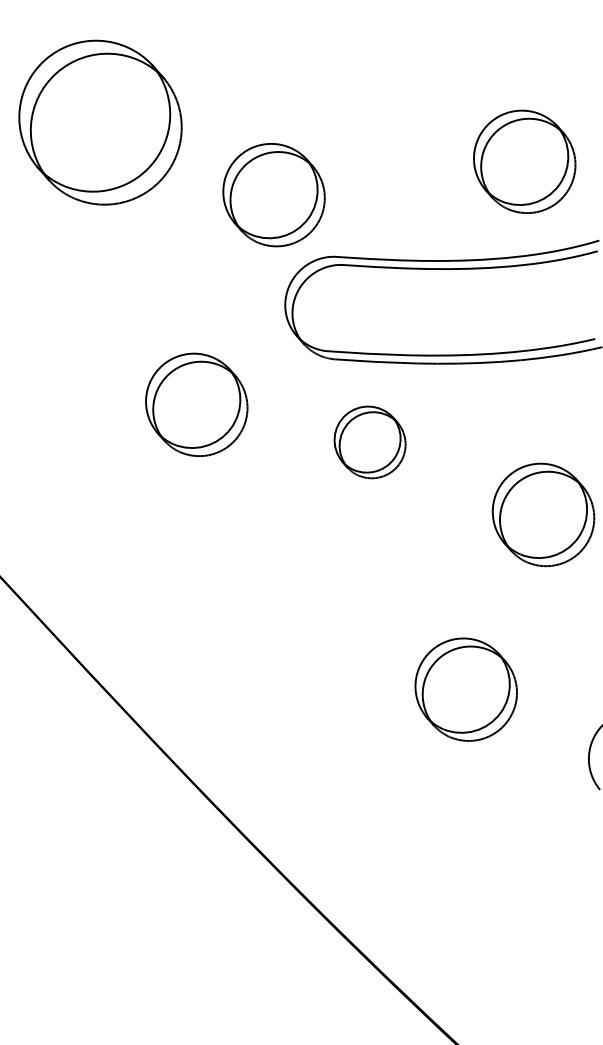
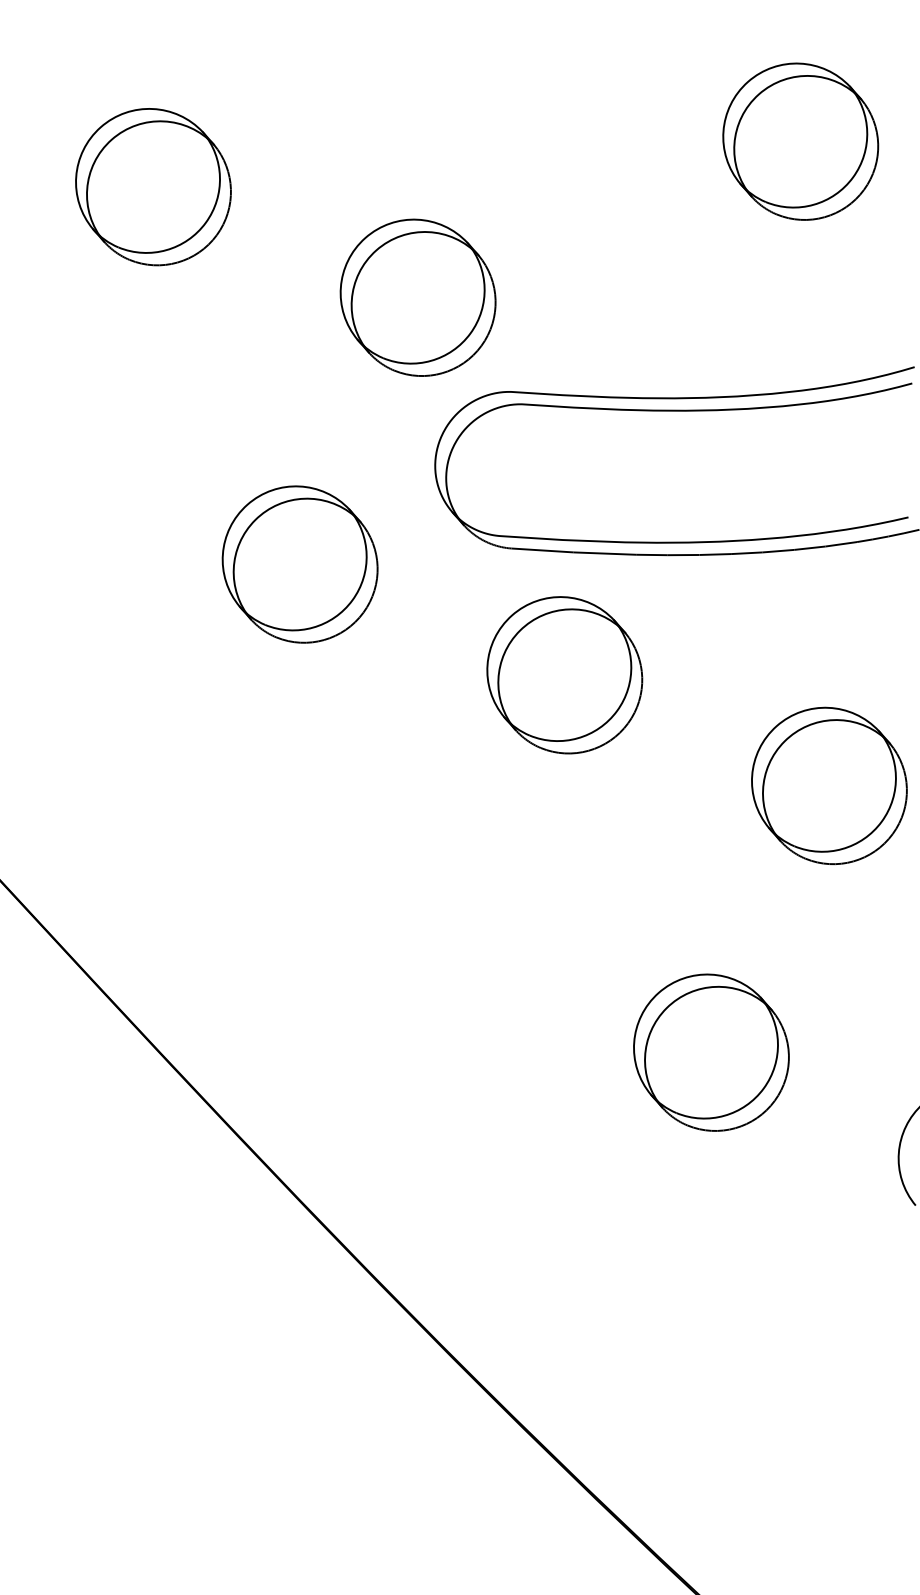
part: (100, 122) -> (153, 186), size x0.62
part: (524, 161) -> (800, 141), moved
part: (196, 404) -> (299, 563), moved
part: (369, 442) -> (563, 675), size x1.43

